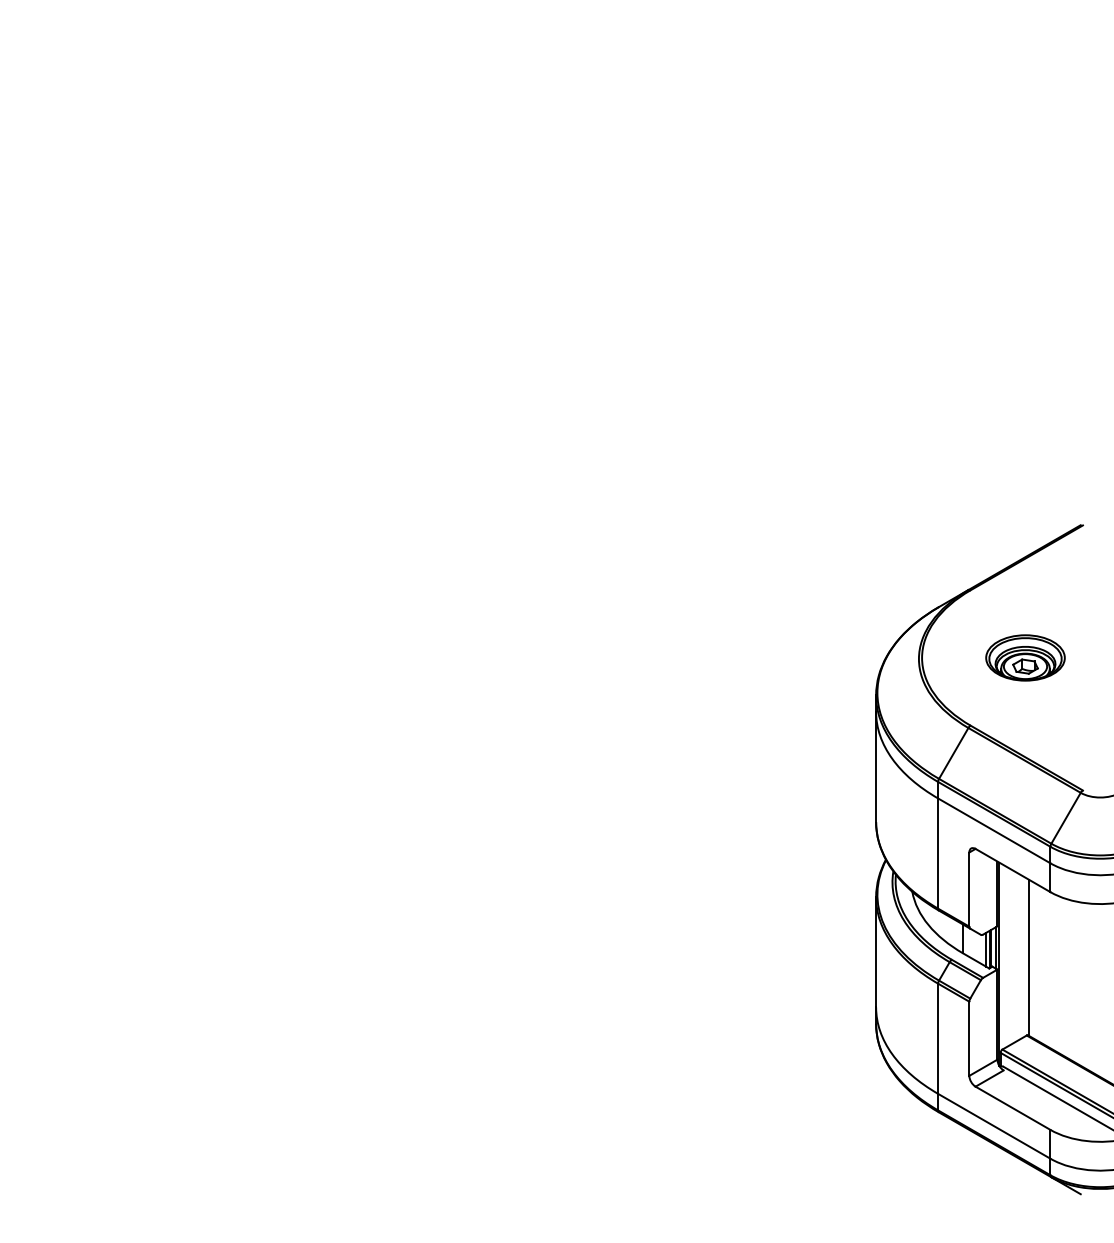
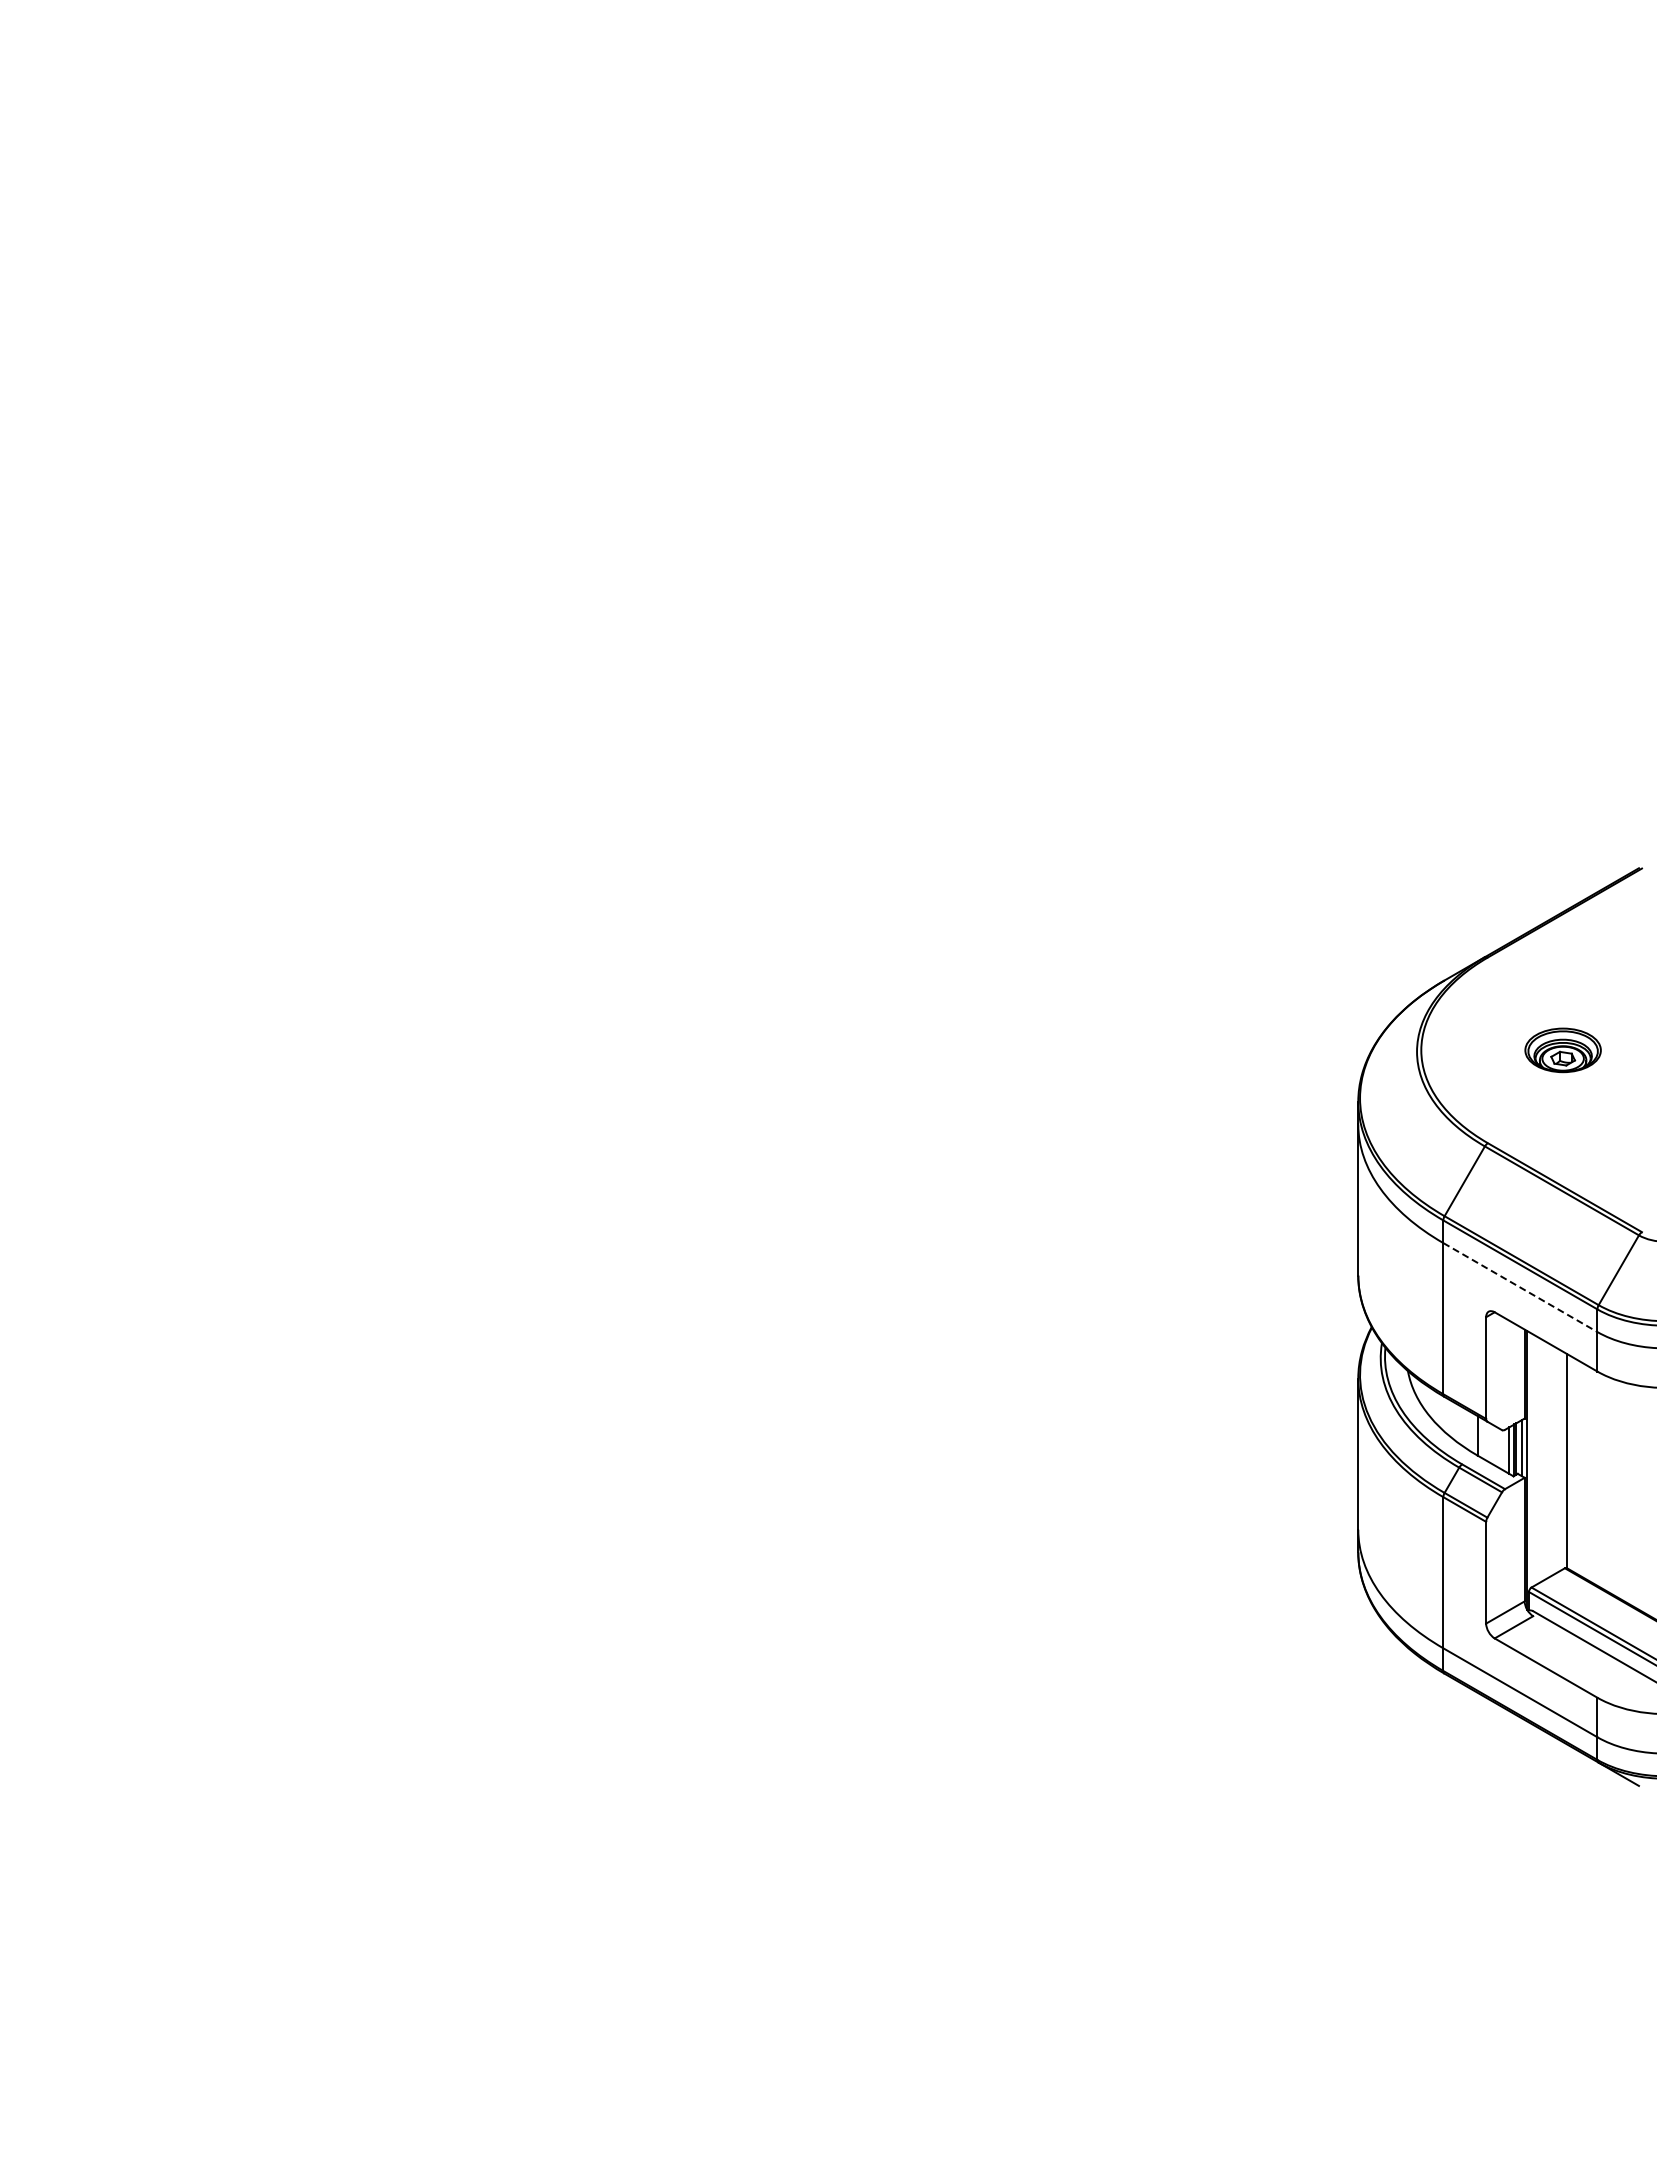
part: (1025, 658) -> (1562, 1050), size x0.7
line: (994, 830) -> (1520, 1287), solid -> dashed

